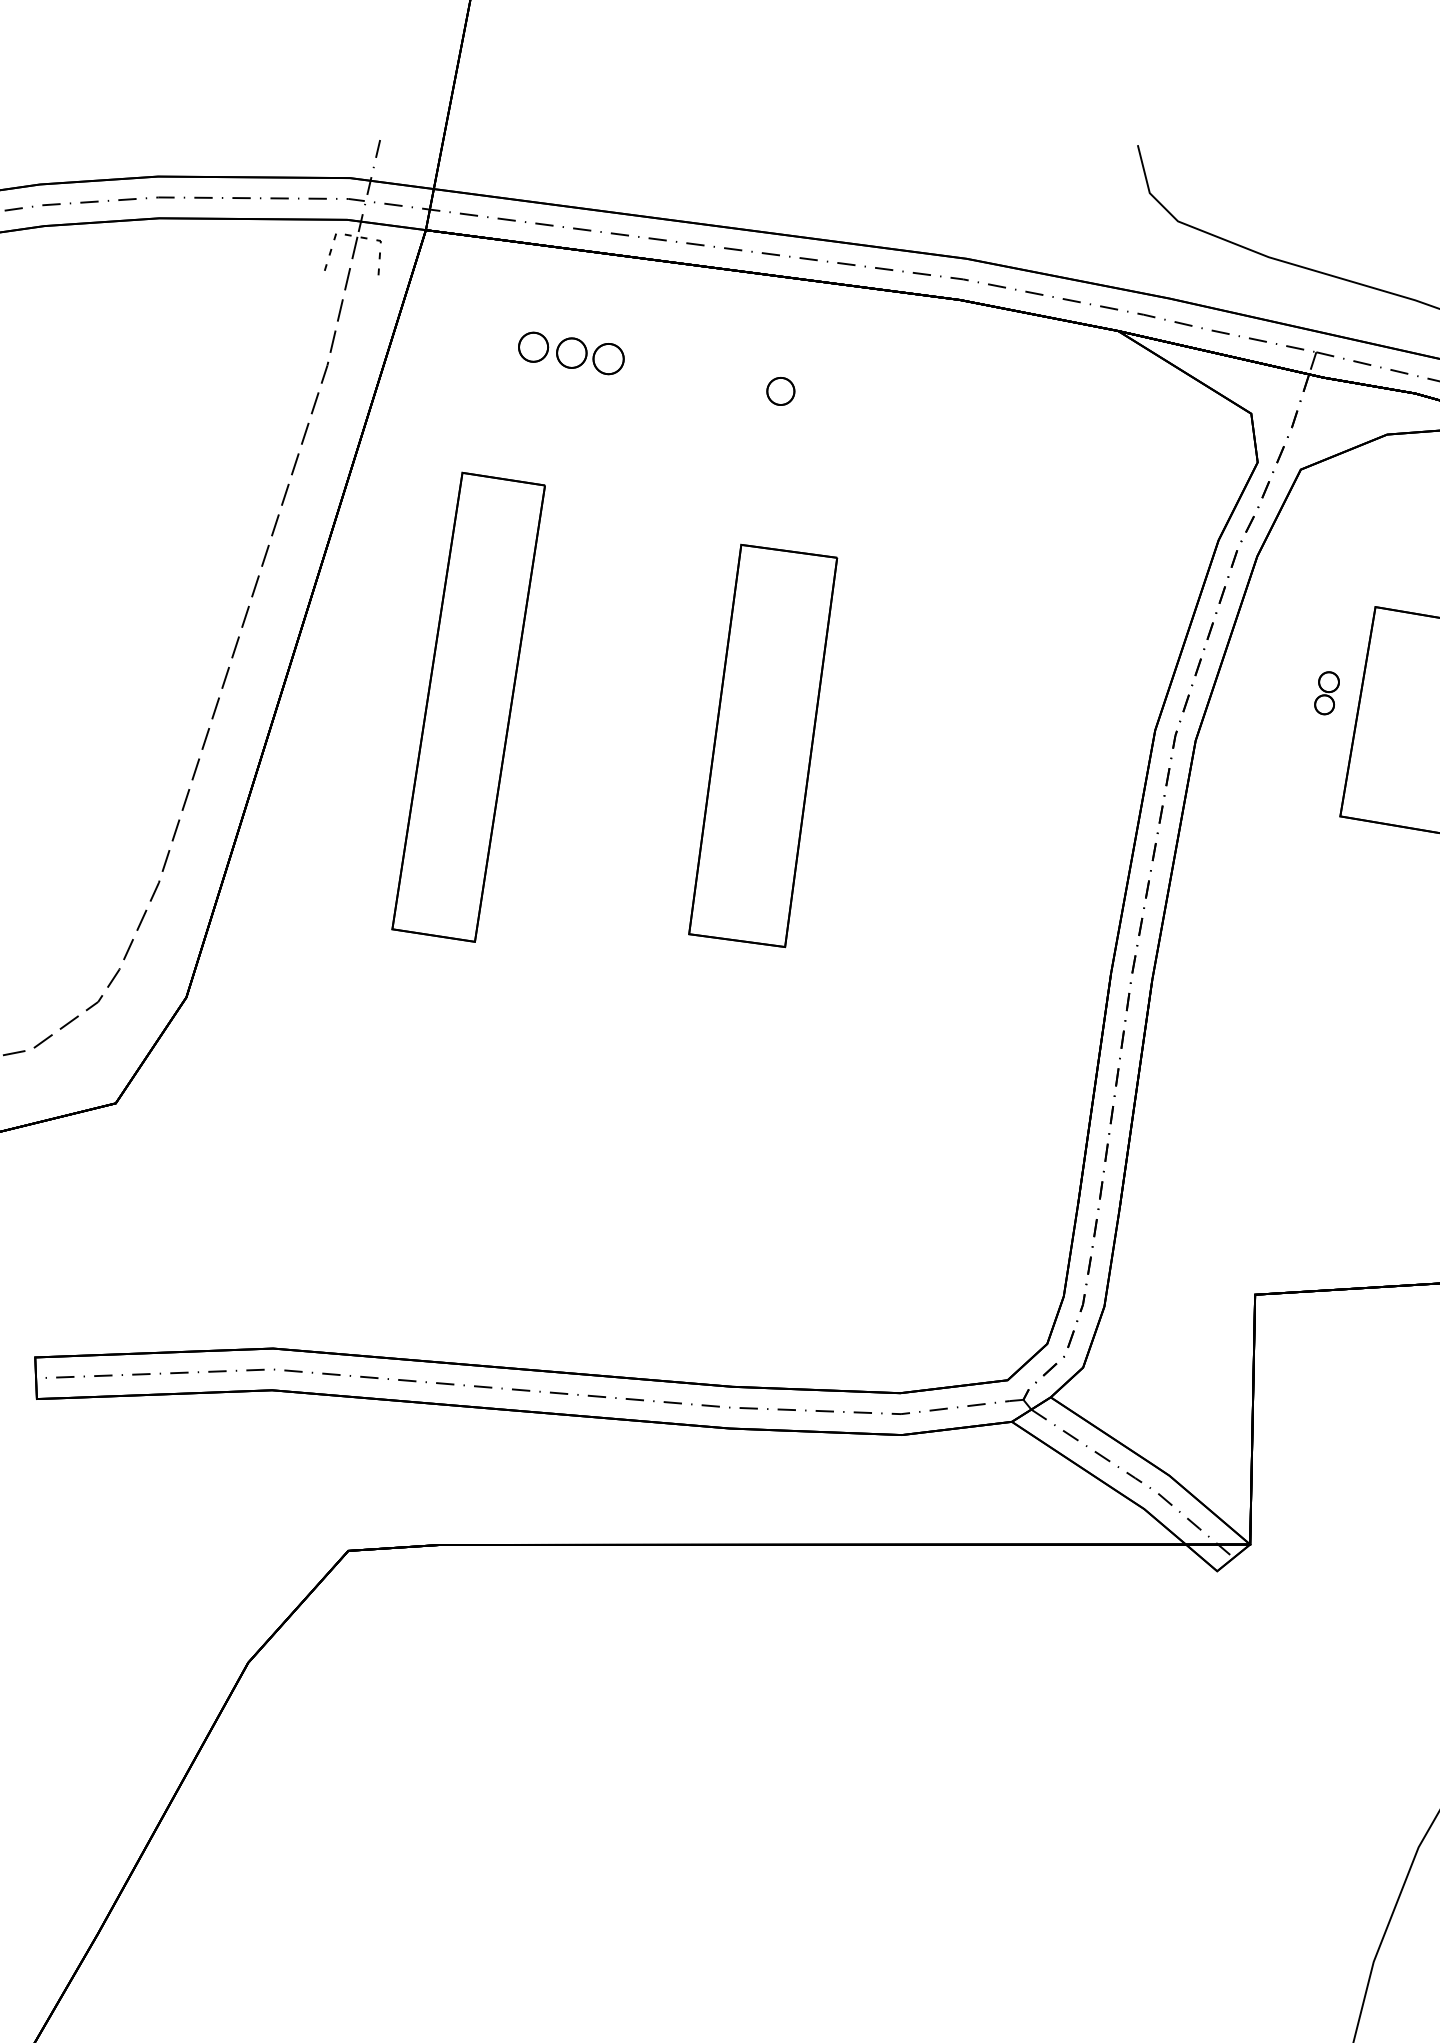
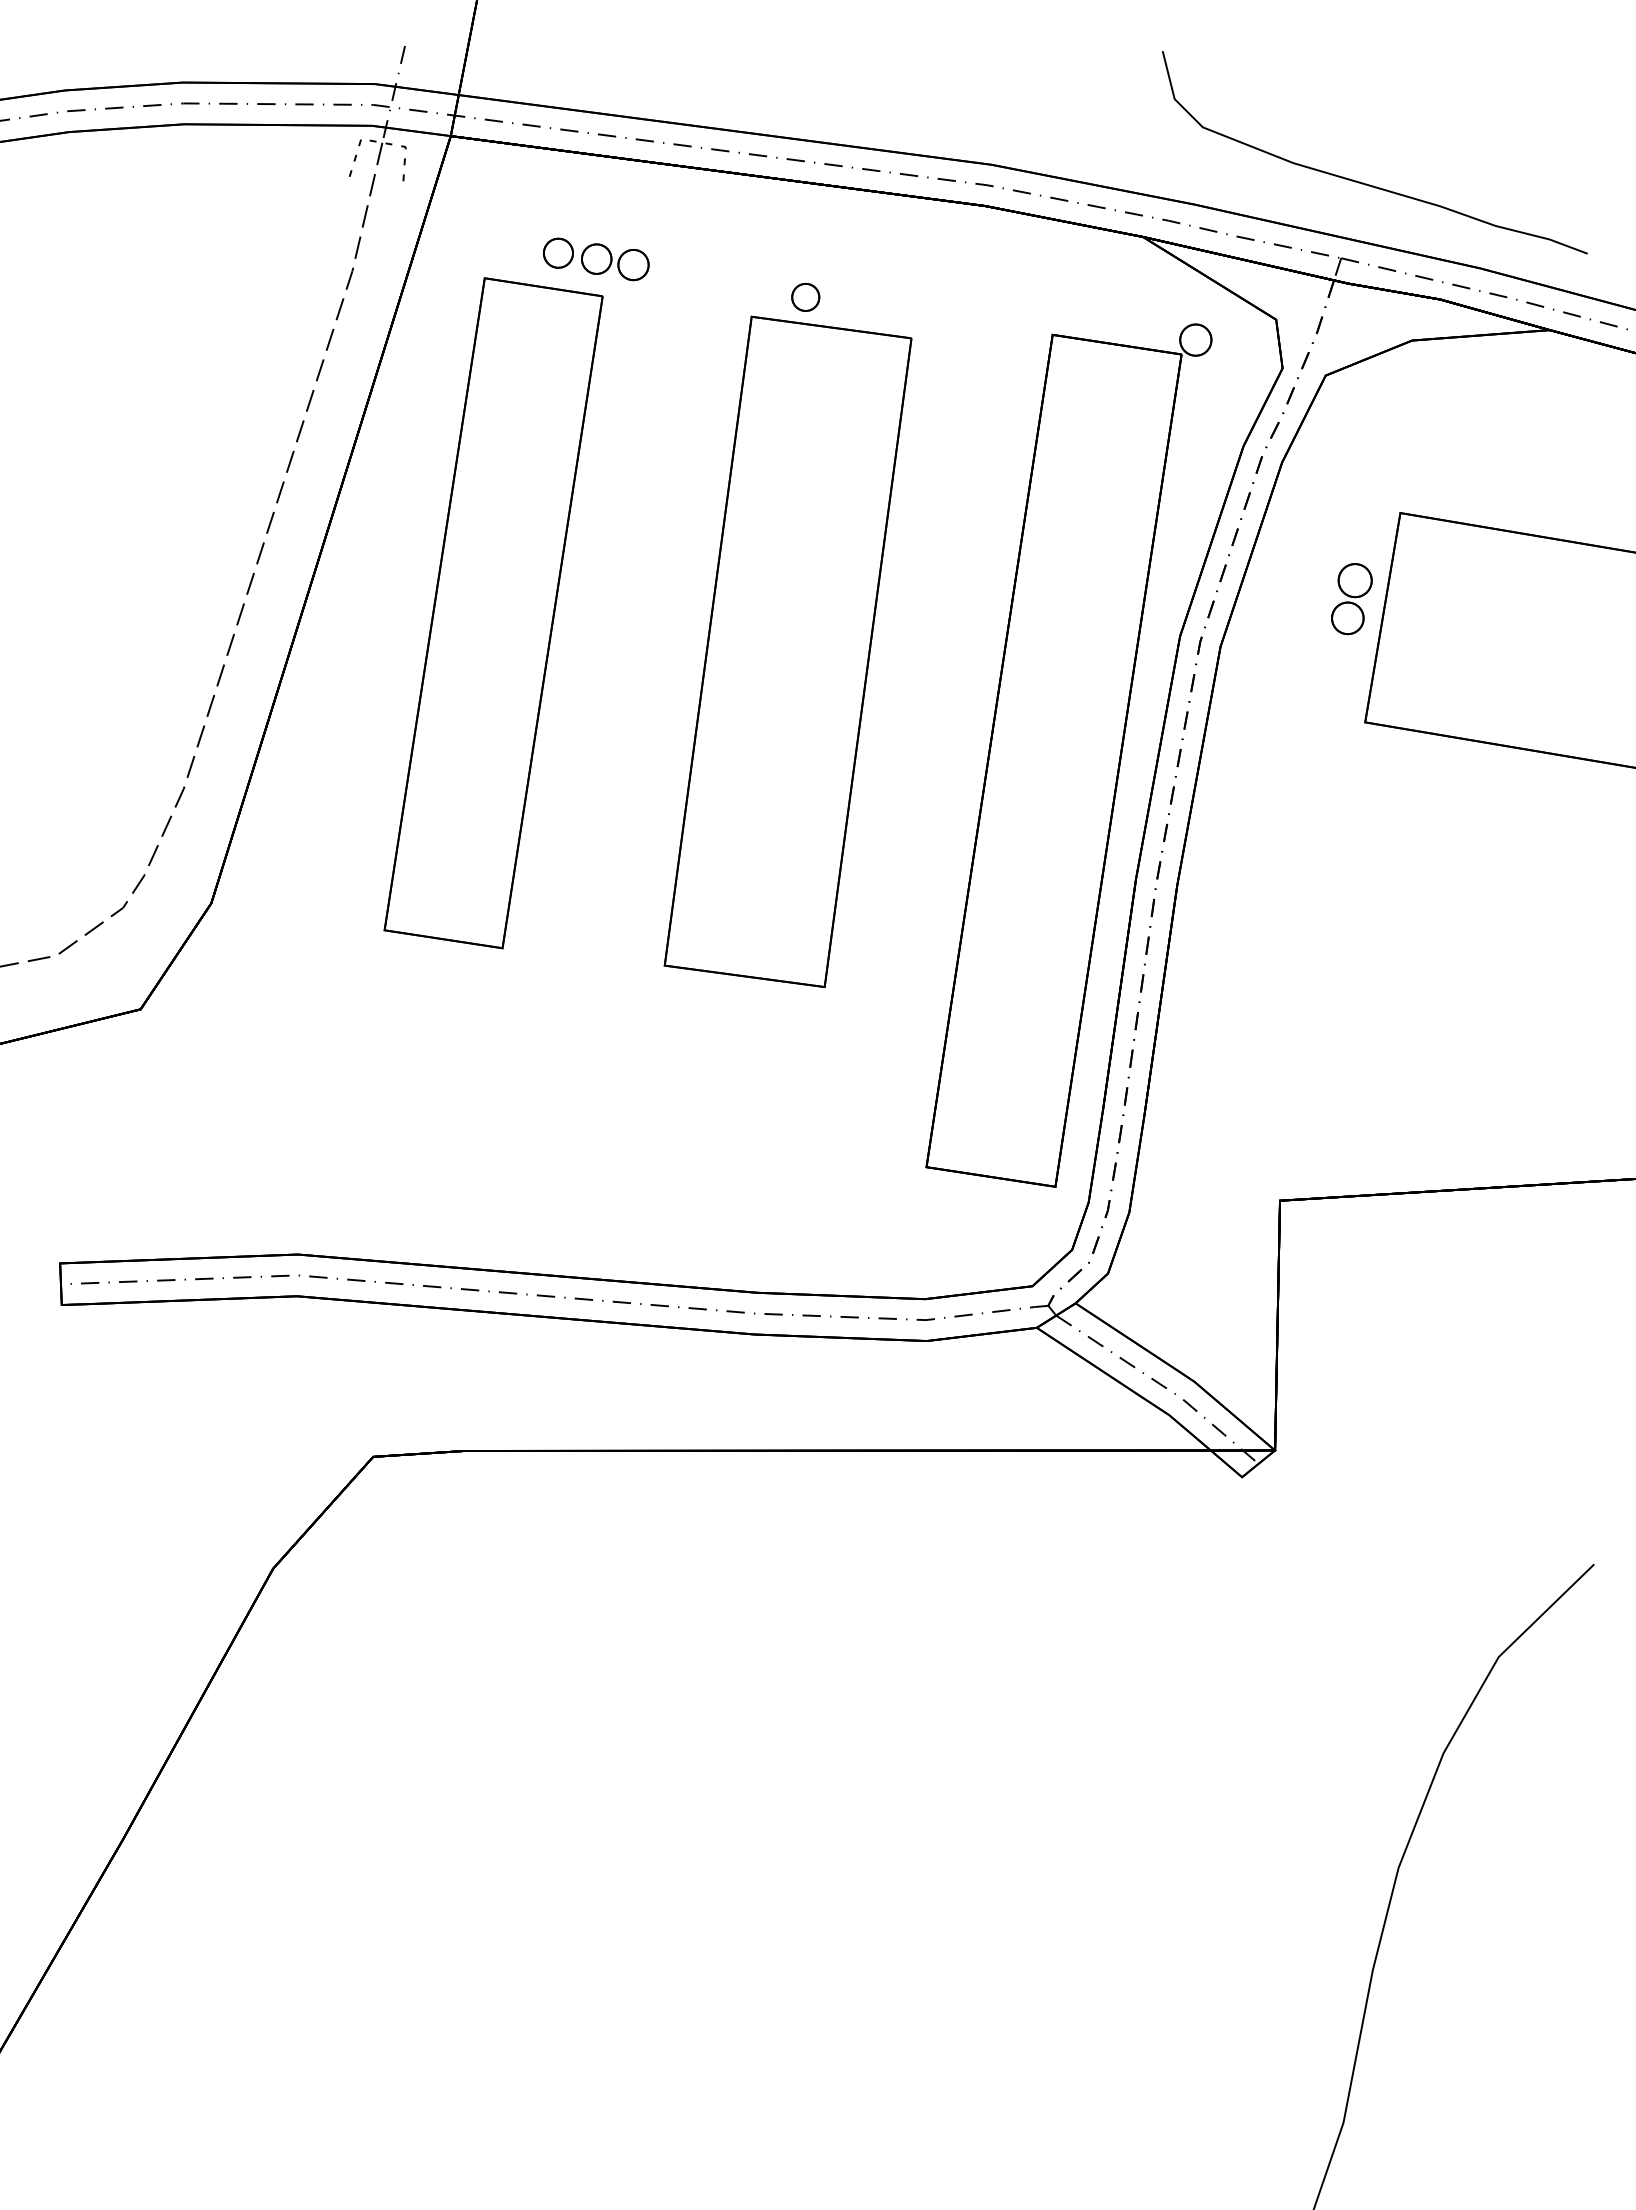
part: (1326, 693) -> (1351, 599), size x1.67
part: (468, 707) -> (493, 613), size x1.43
part: (762, 745) -> (787, 651), size x1.67
part: (1043, 849) -> (1068, 755), added

